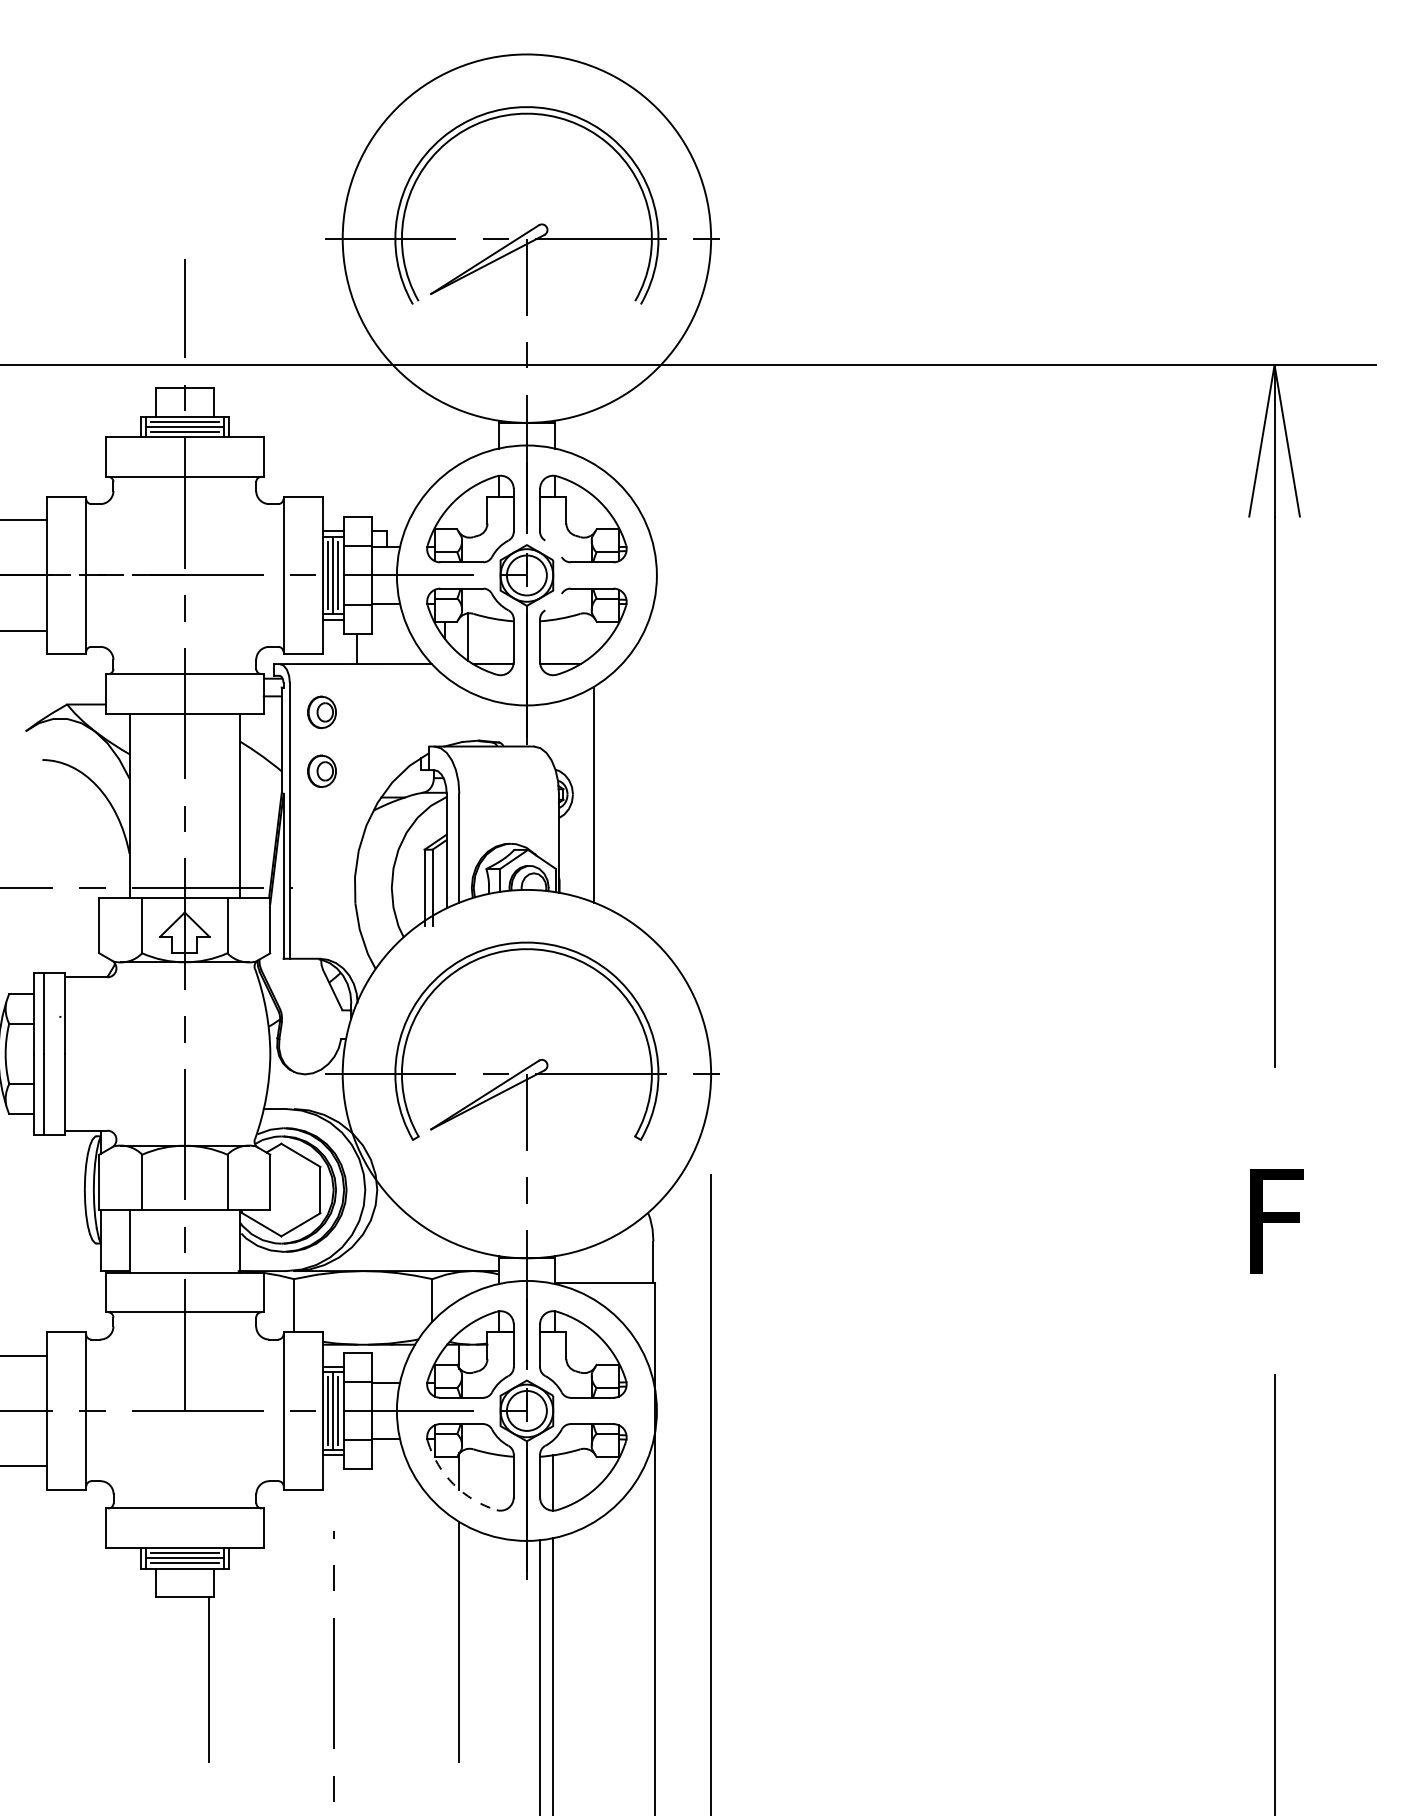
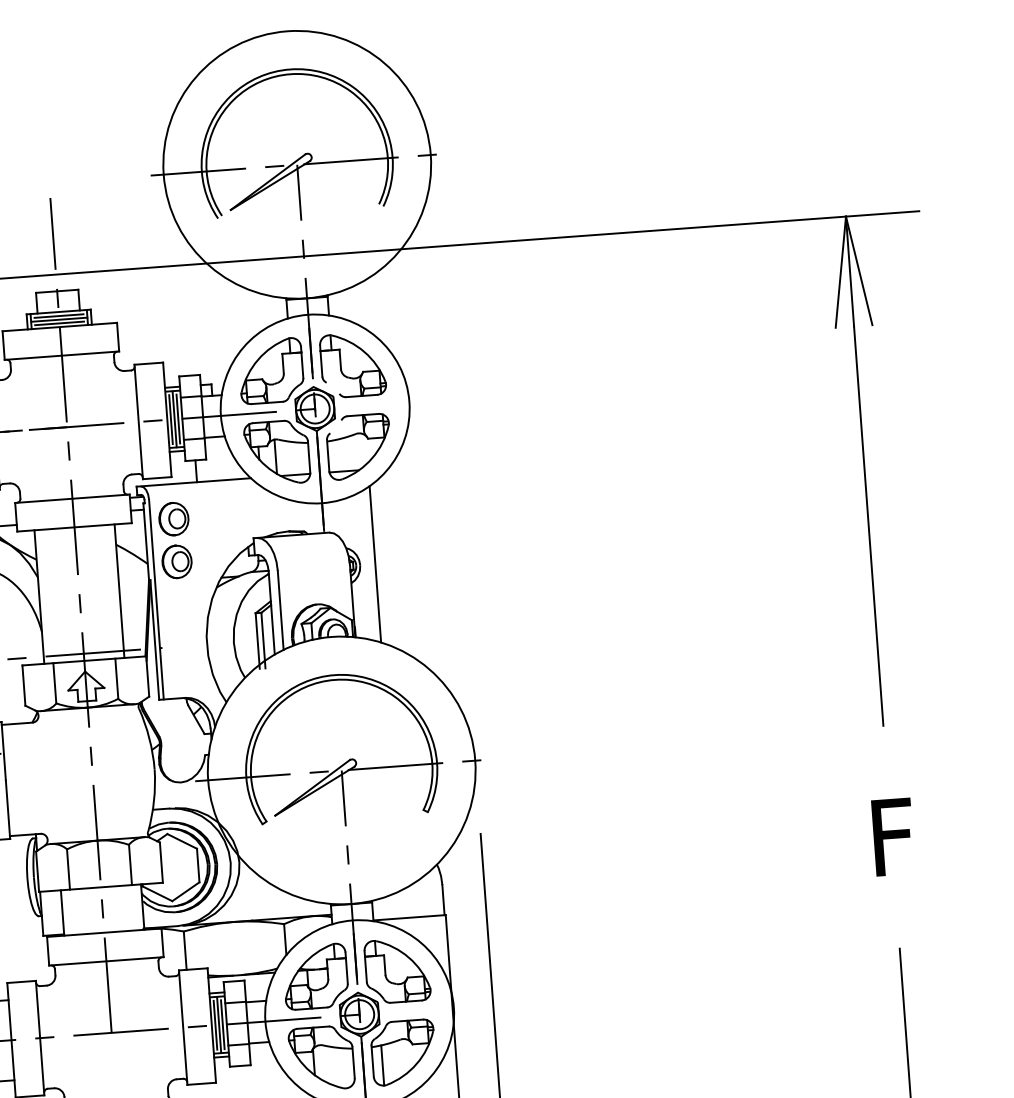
part: (321, 712) -> (173, 519), size x1.43
part: (321, 771) -> (176, 562), size x1.43
arc: (453, 1484) -> (310, 1071), dashed -> solid

